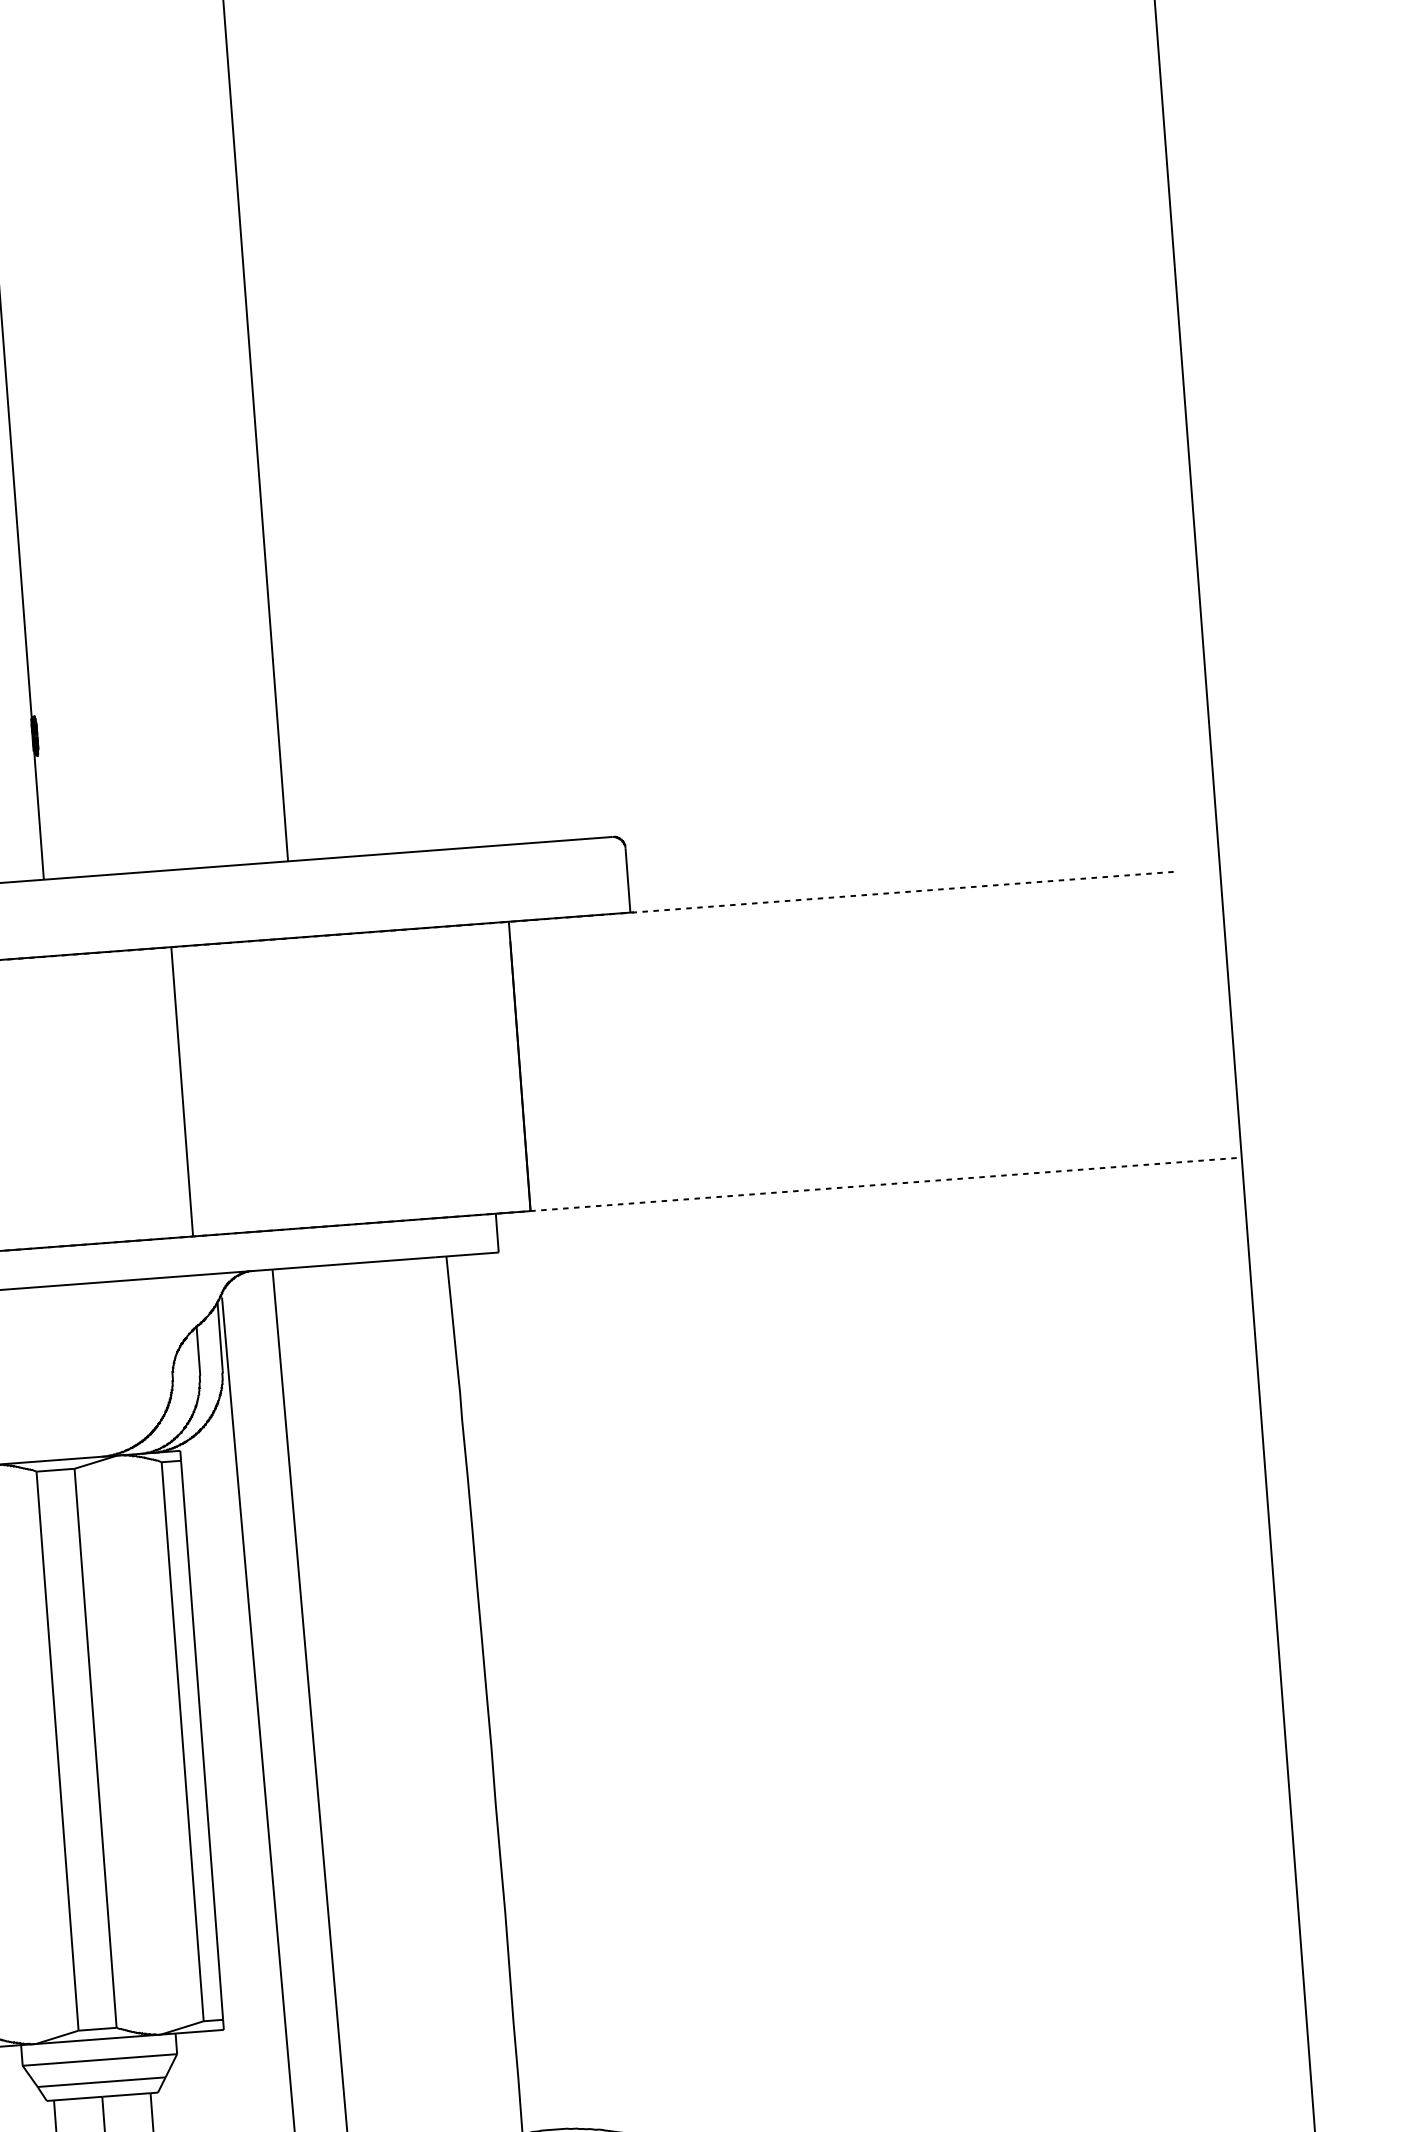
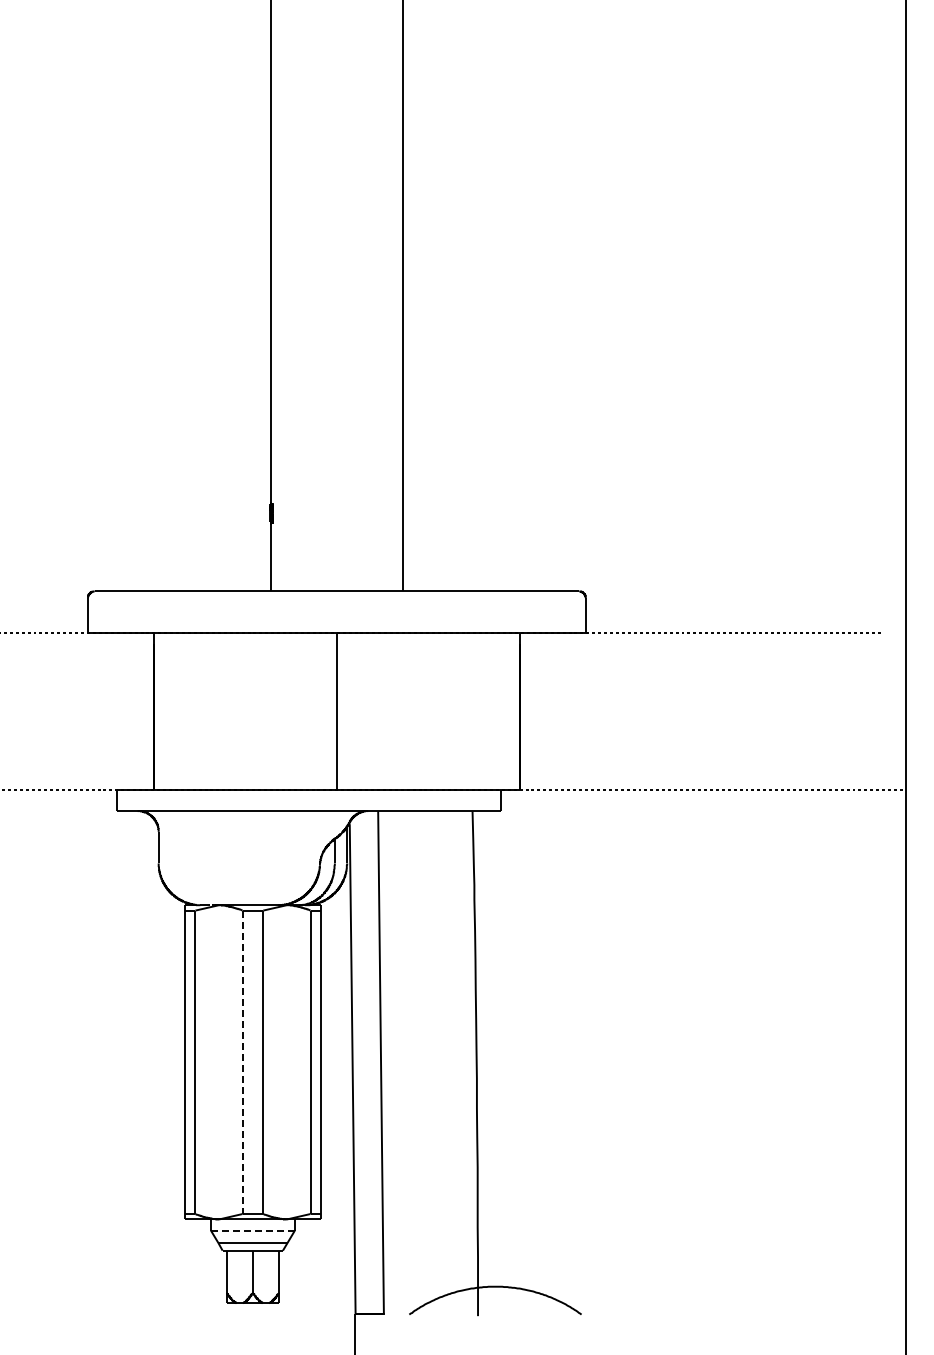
line: (57, 1751) -> (242, 1062), solid -> dashed
line: (99, 2059) -> (252, 1230), solid -> dashed

